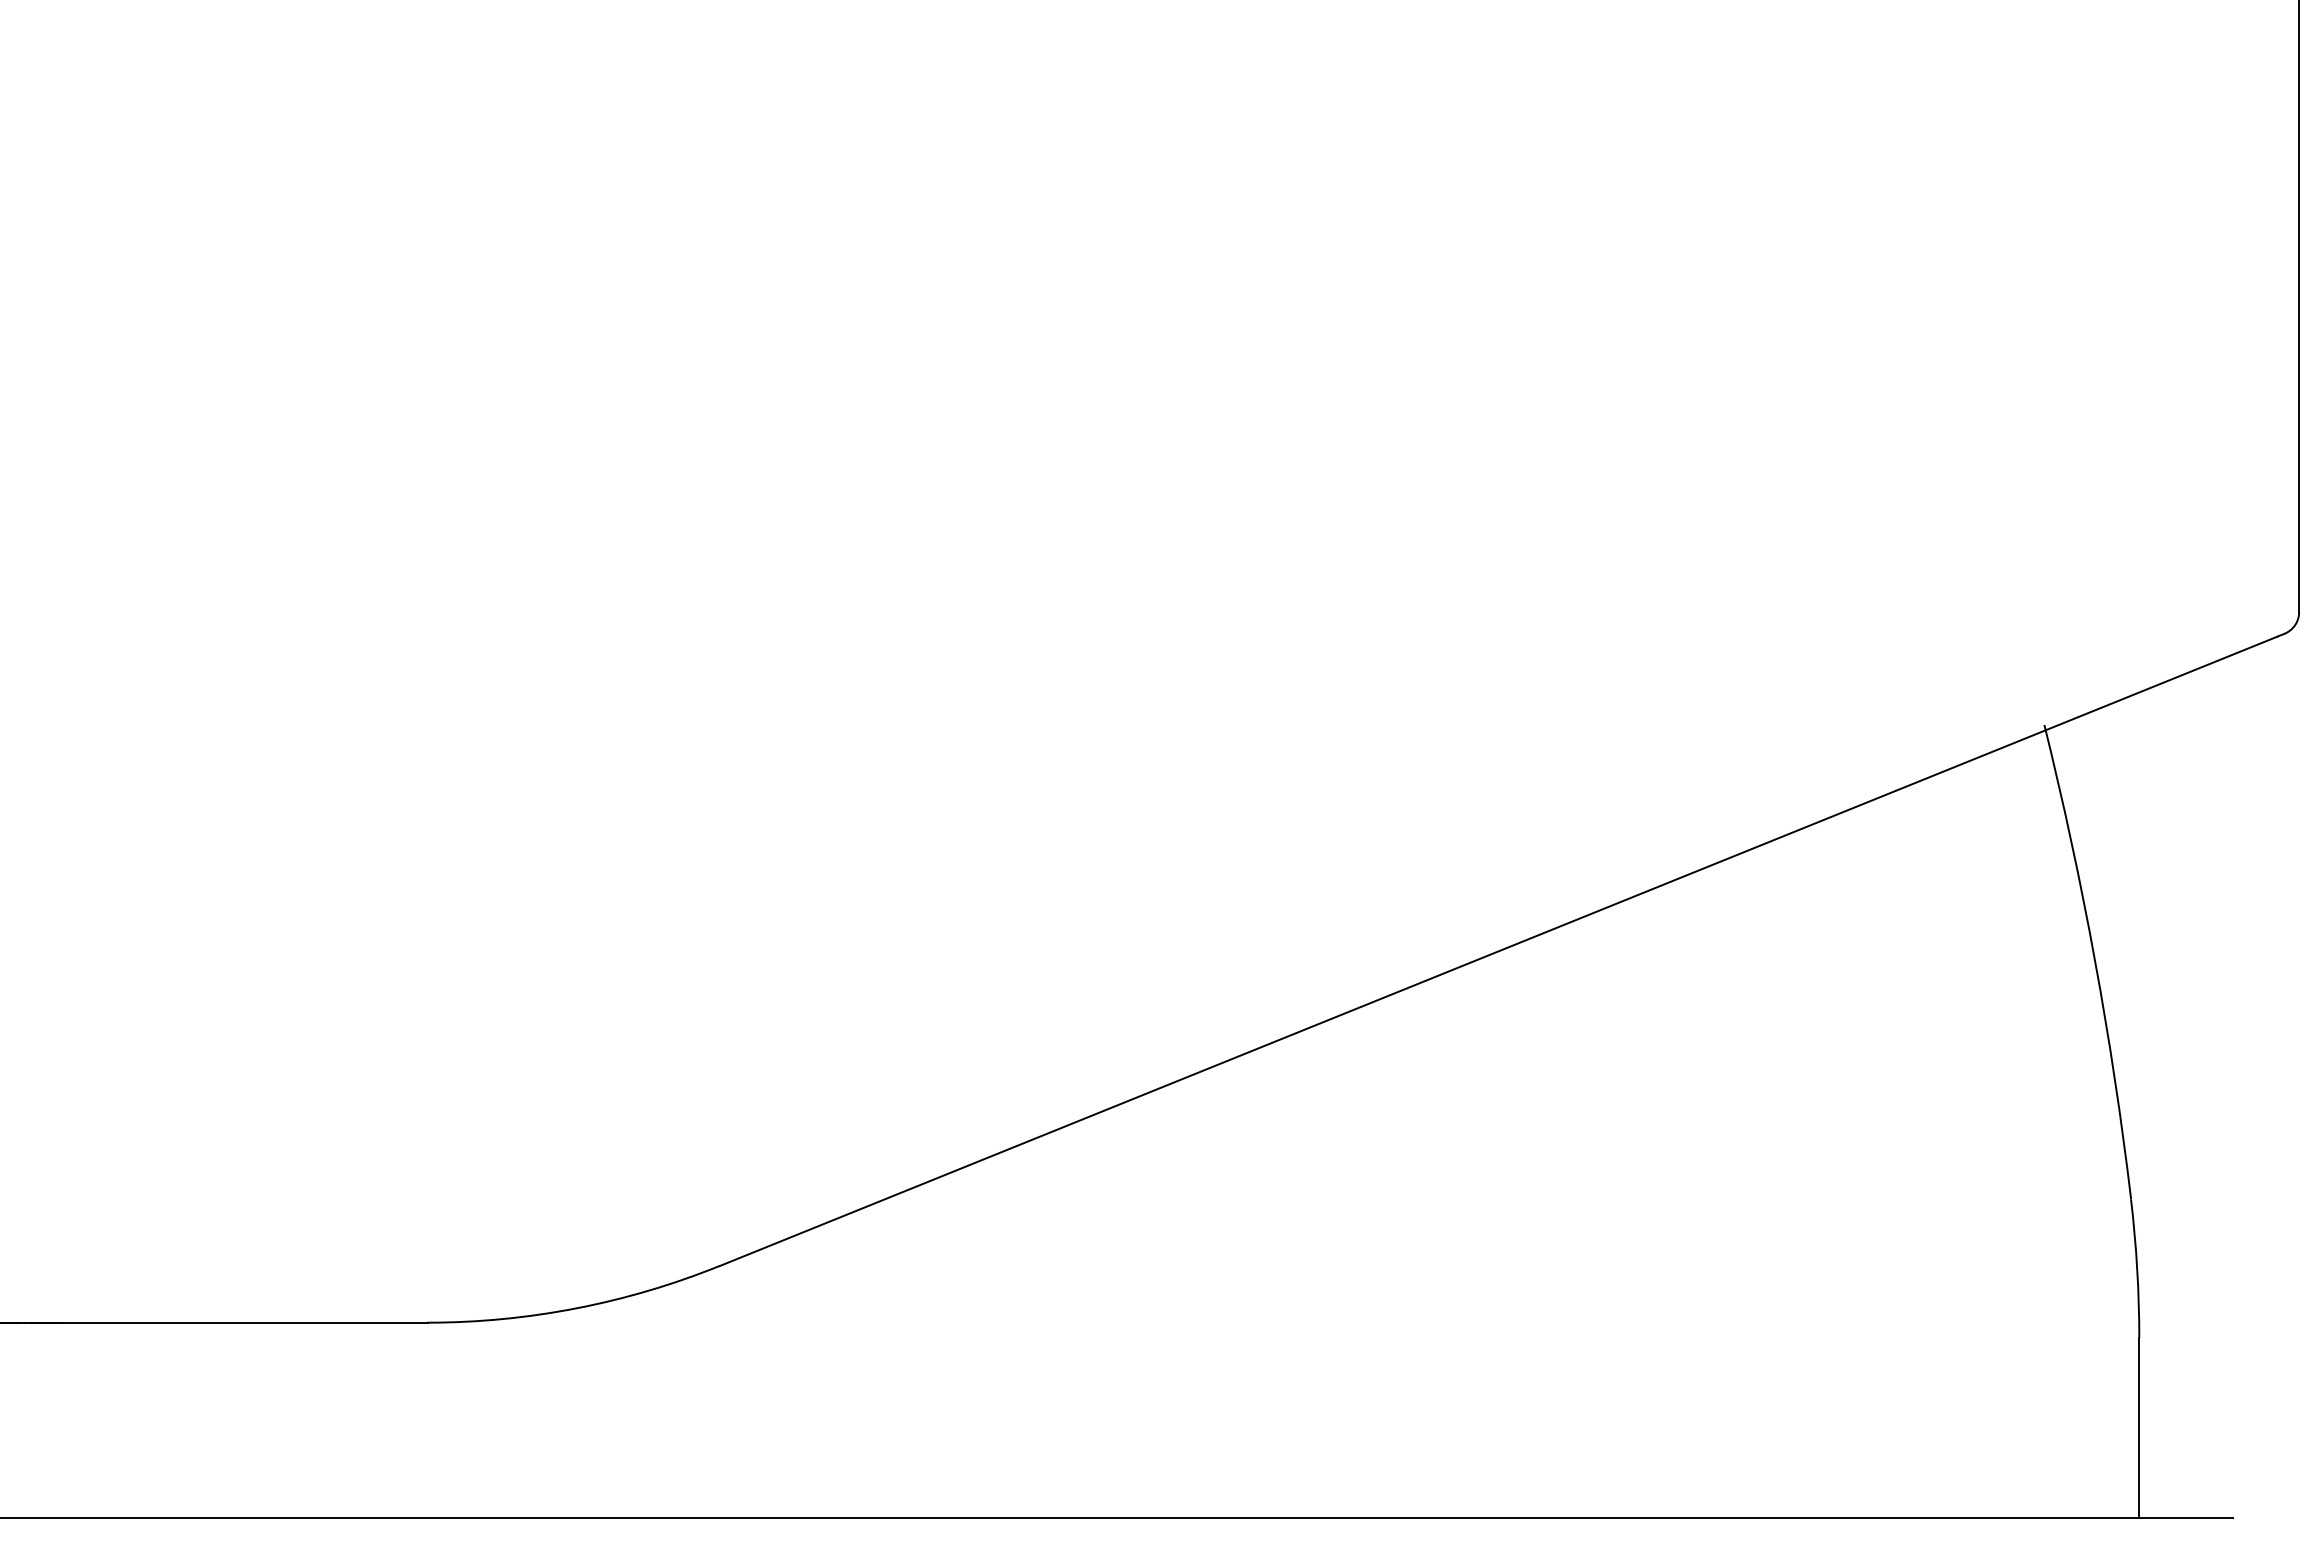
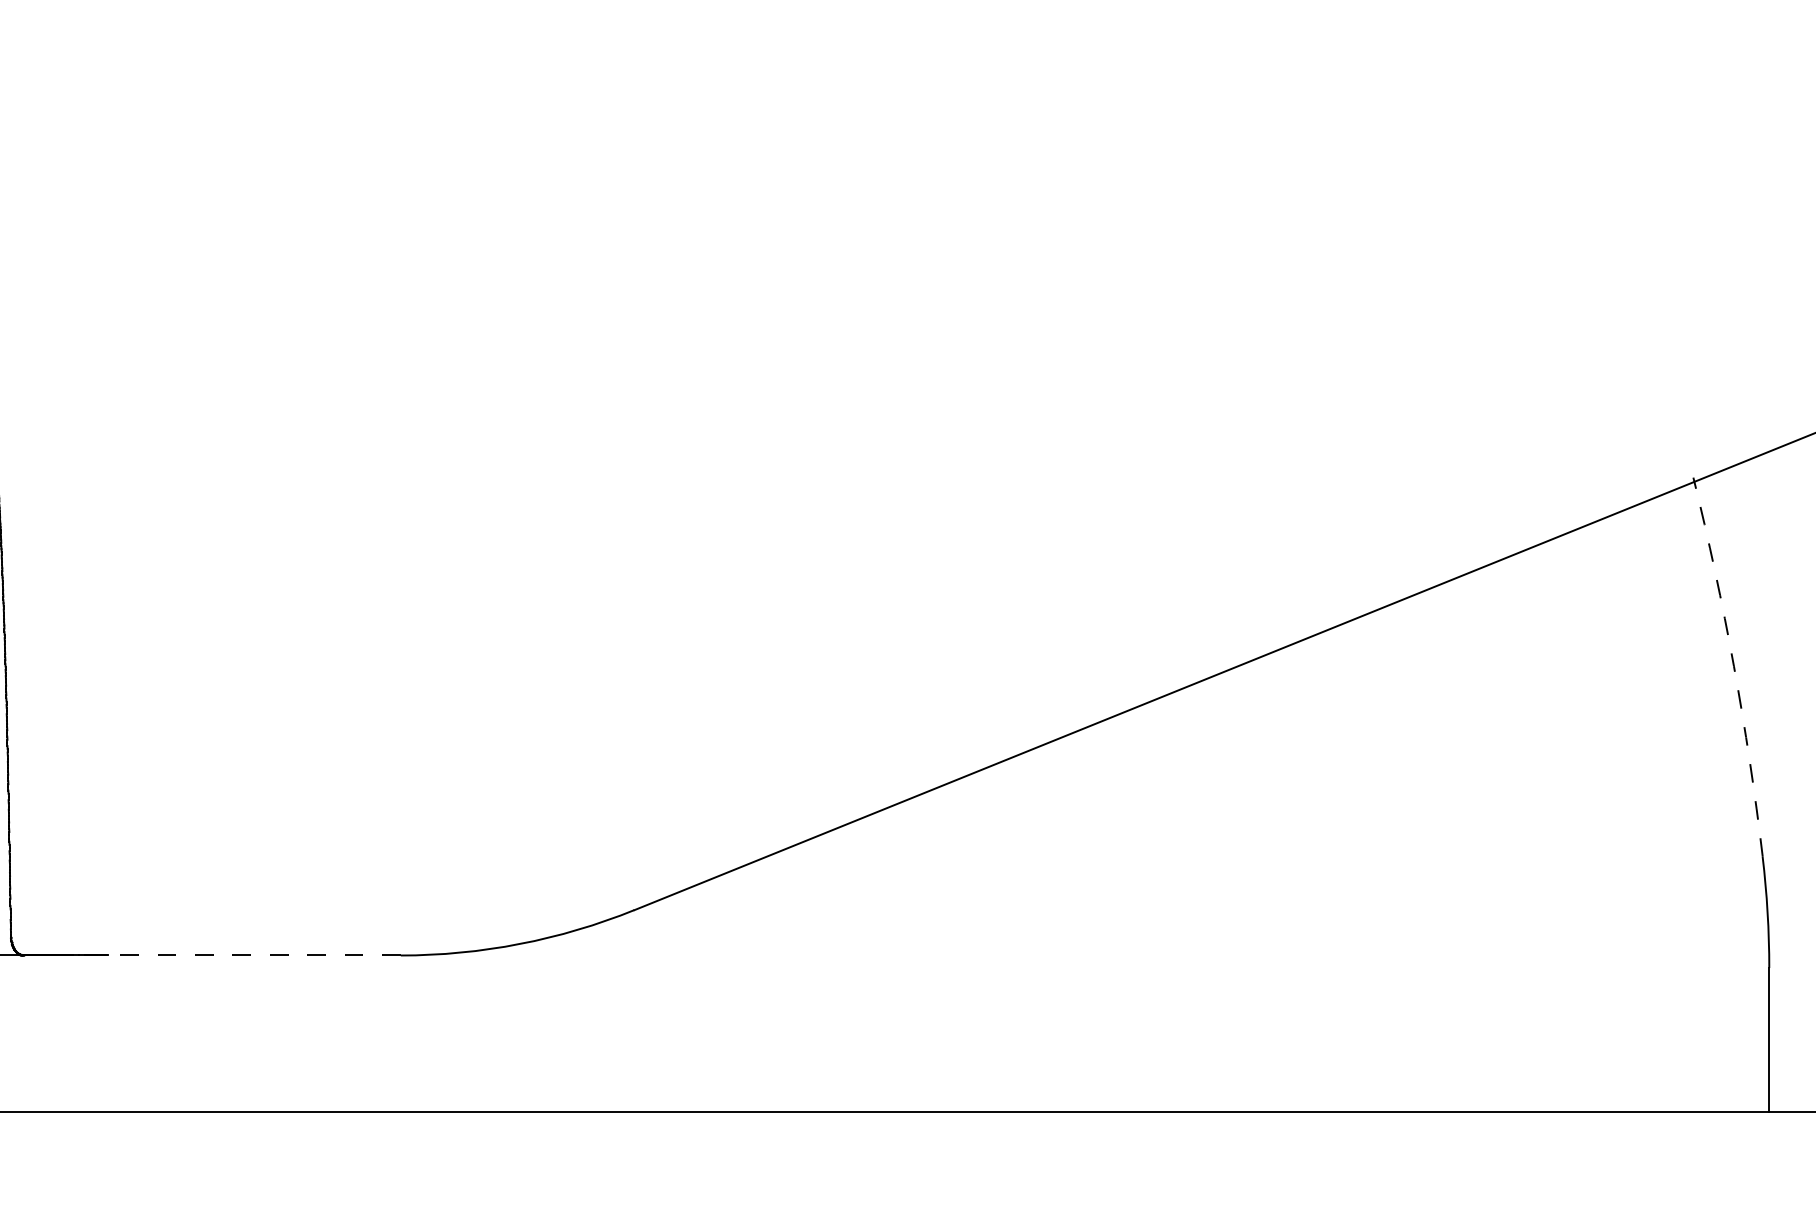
arc: (2095, 960) -> (1734, 665), solid -> dashed
line: (244, 1322) -> (254, 955), solid -> dashed

